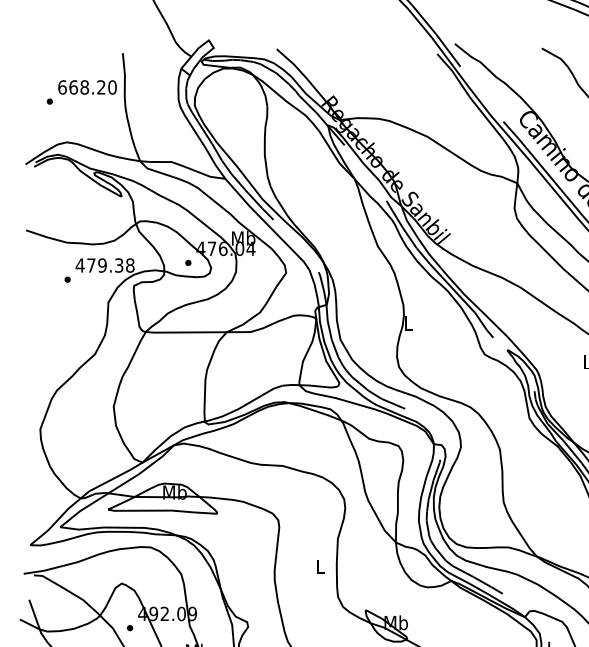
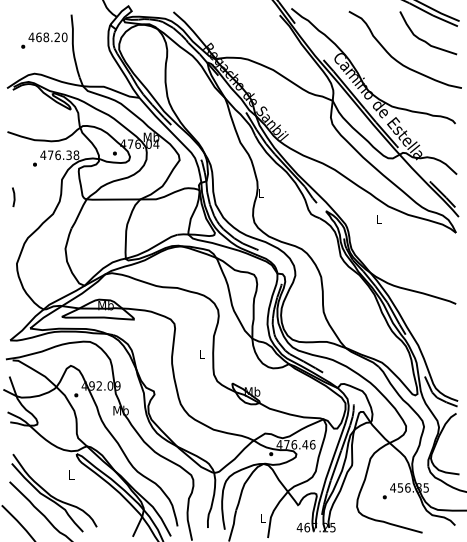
text: (62, 87) -> (31, 37), 668.20 -> 468.20
text: (101, 265) -> (57, 155), 479.38 -> 476.38
line: (35, 329) -> (13, 197), added

